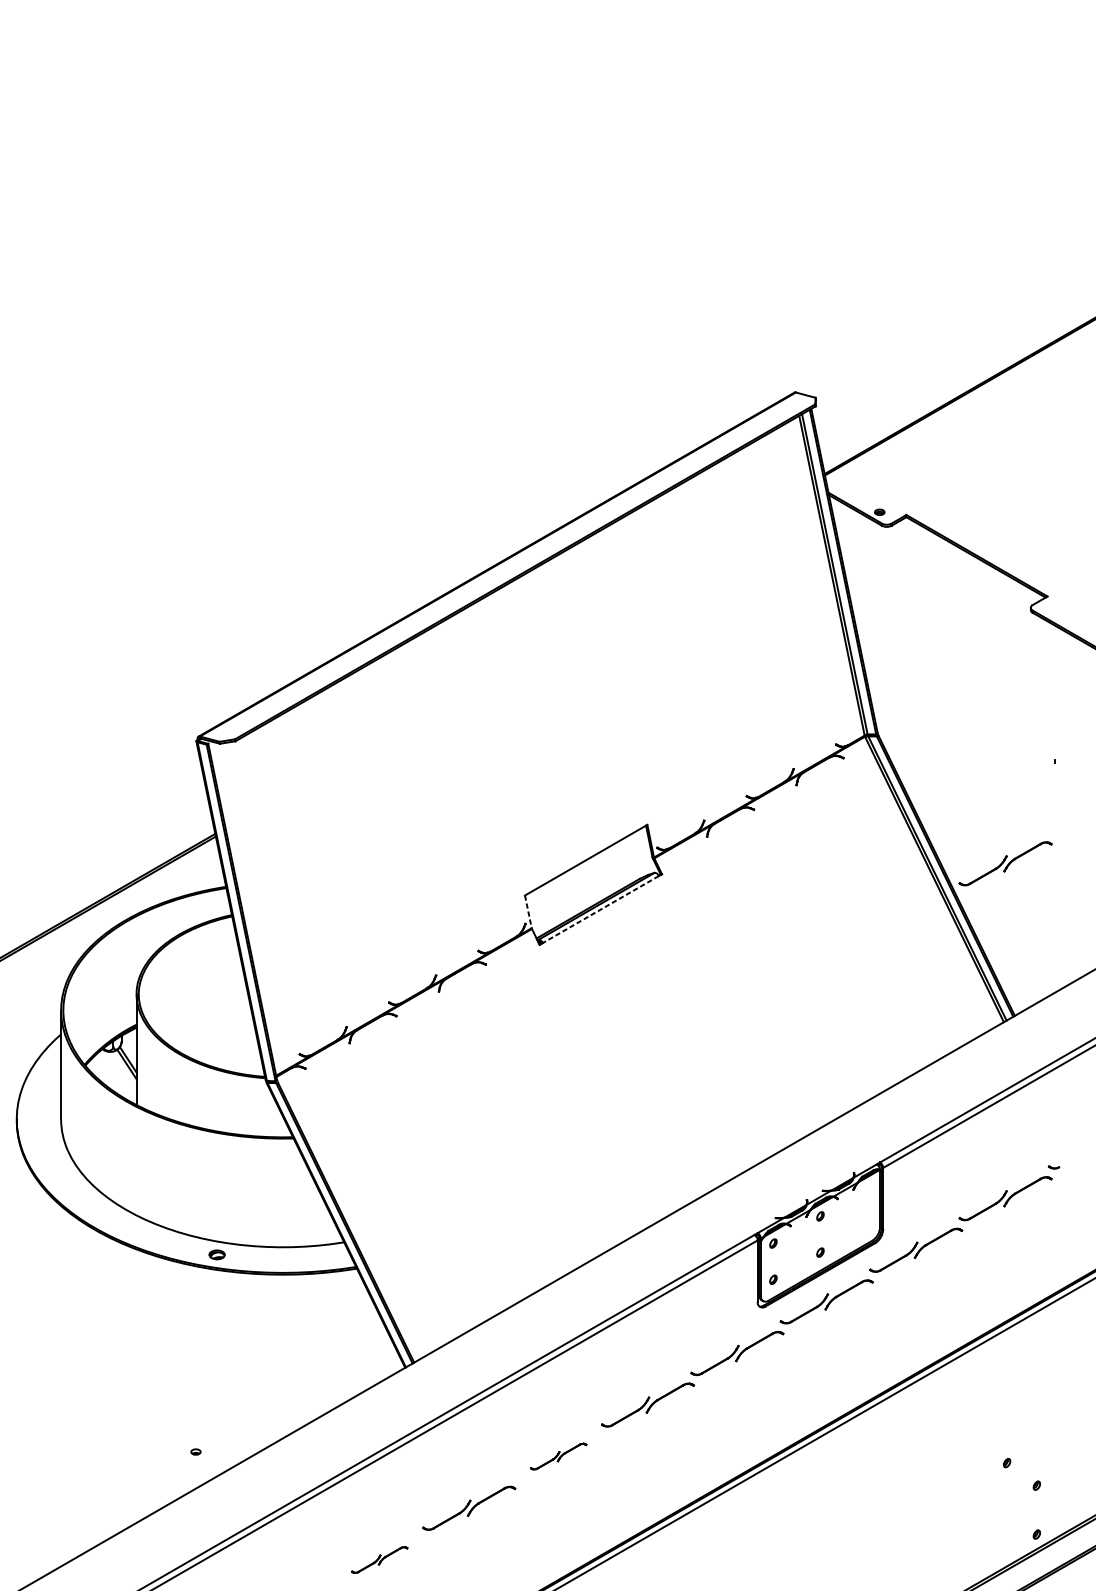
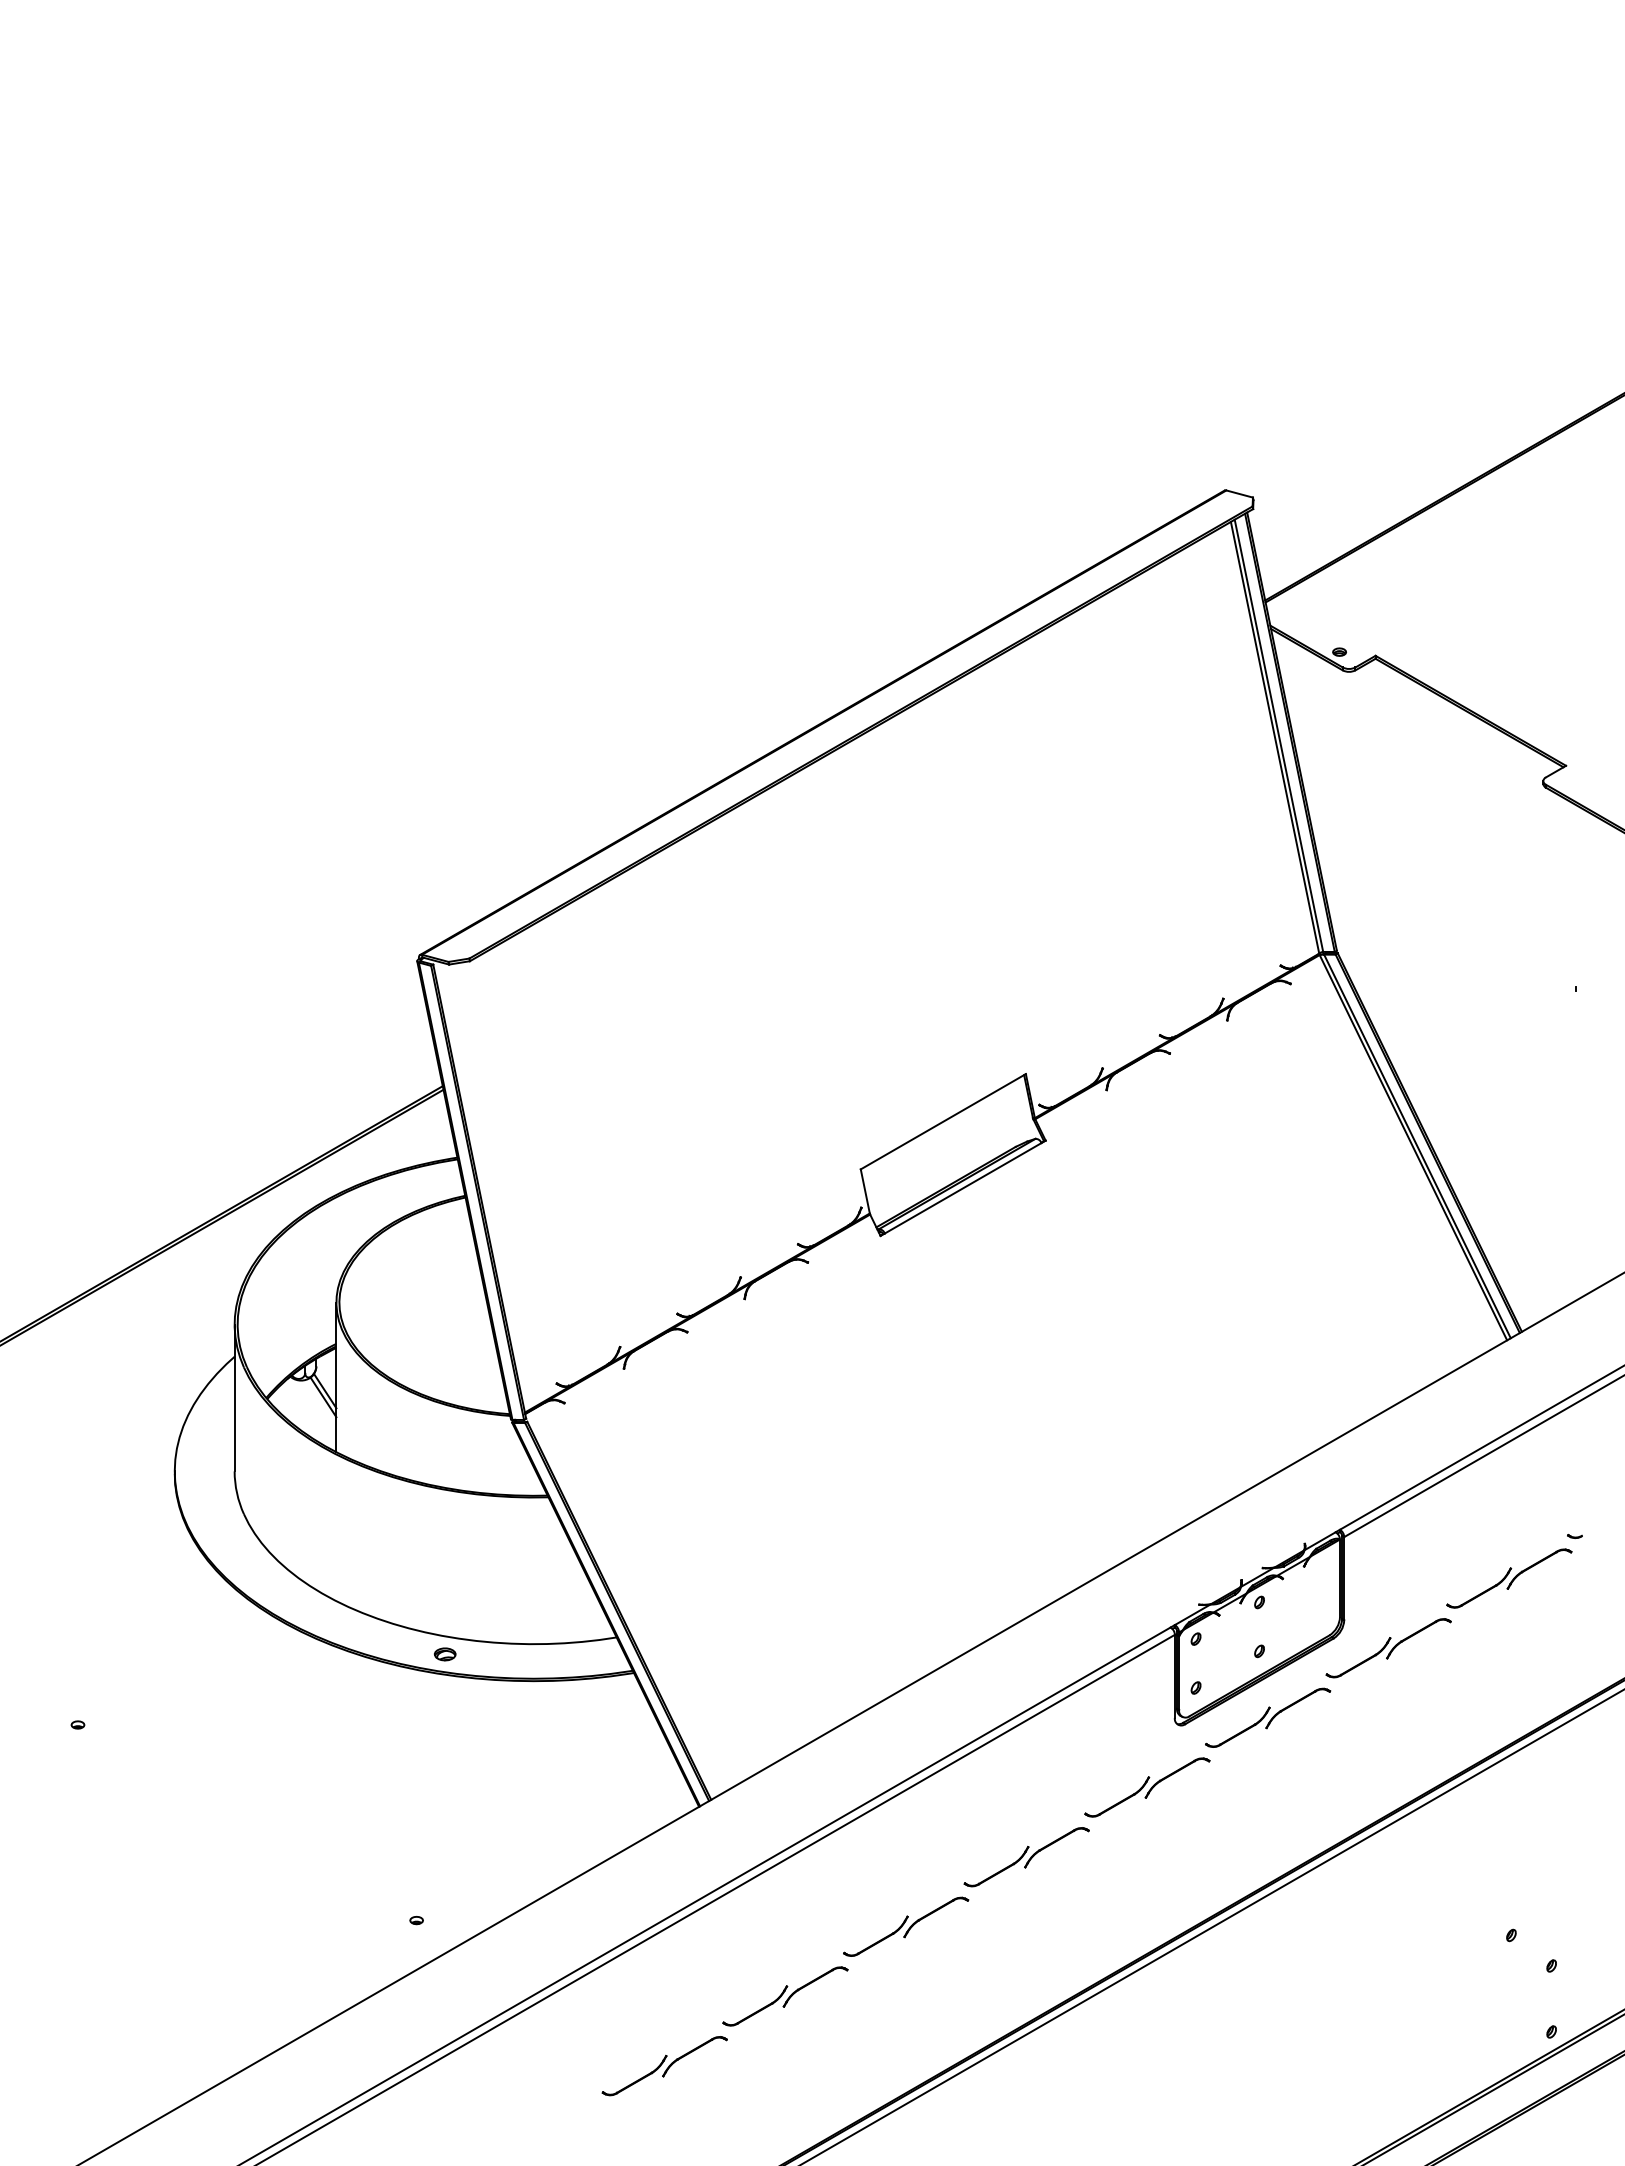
part: (1005, 863) -> (1509, 1126), removed
line: (600, 909) -> (962, 1188), dashed -> solid
line: (528, 911) -> (865, 1191), dashed -> solid
part: (558, 1456) -> (906, 1926), size x1.67
part: (379, 1560) -> (664, 2066), size x1.67

